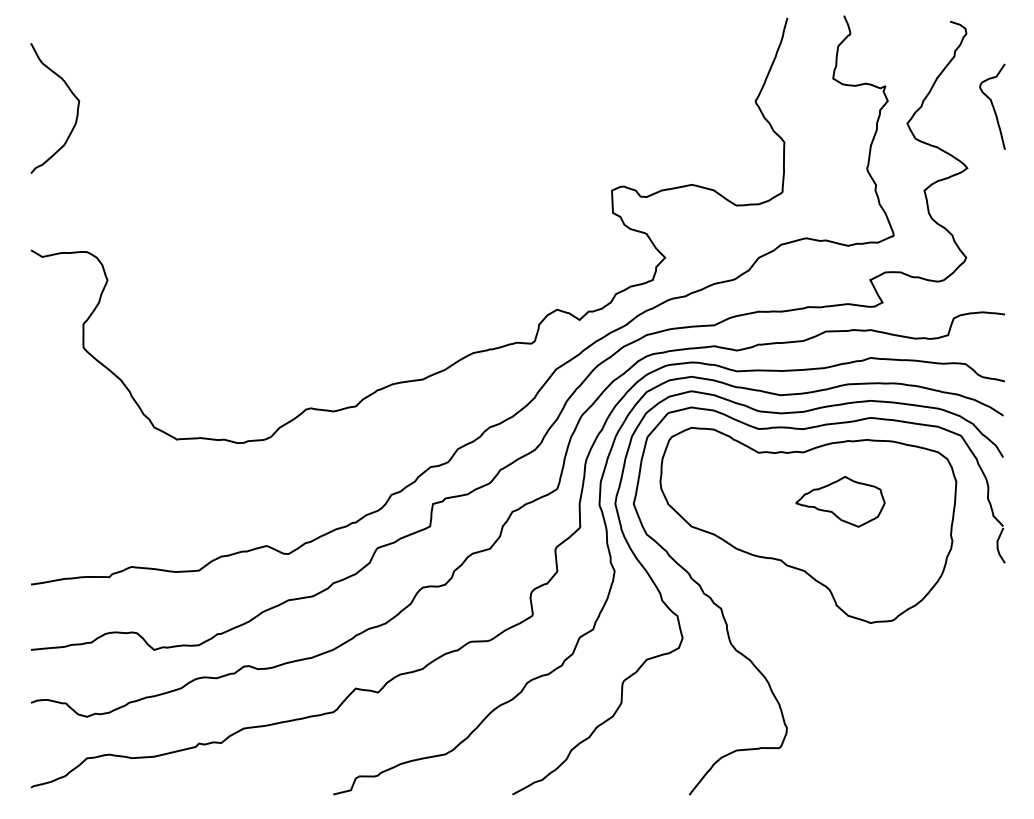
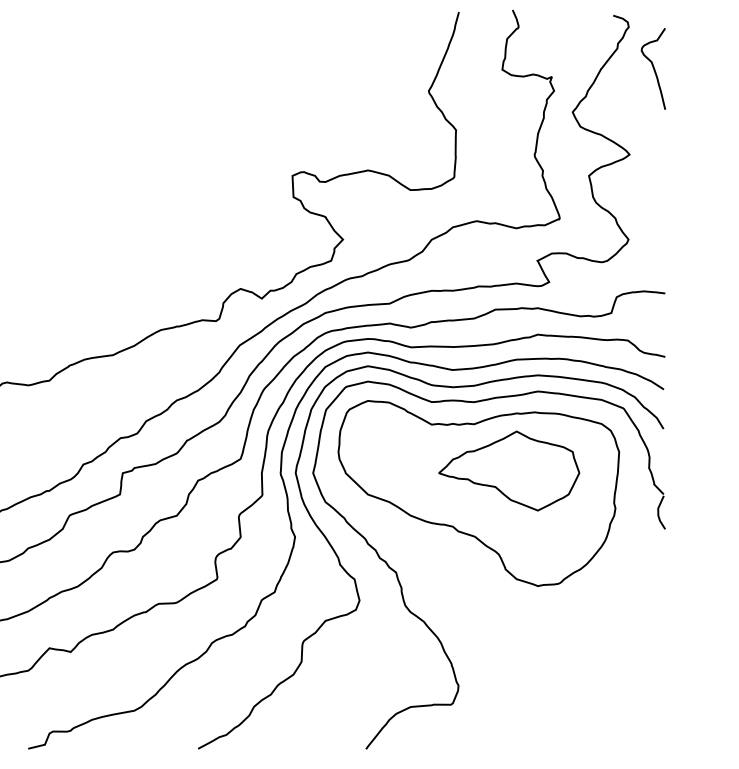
curve: (992, 106) -> (653, 68), moved
part: (840, 501) -> (509, 470), size x1.67

